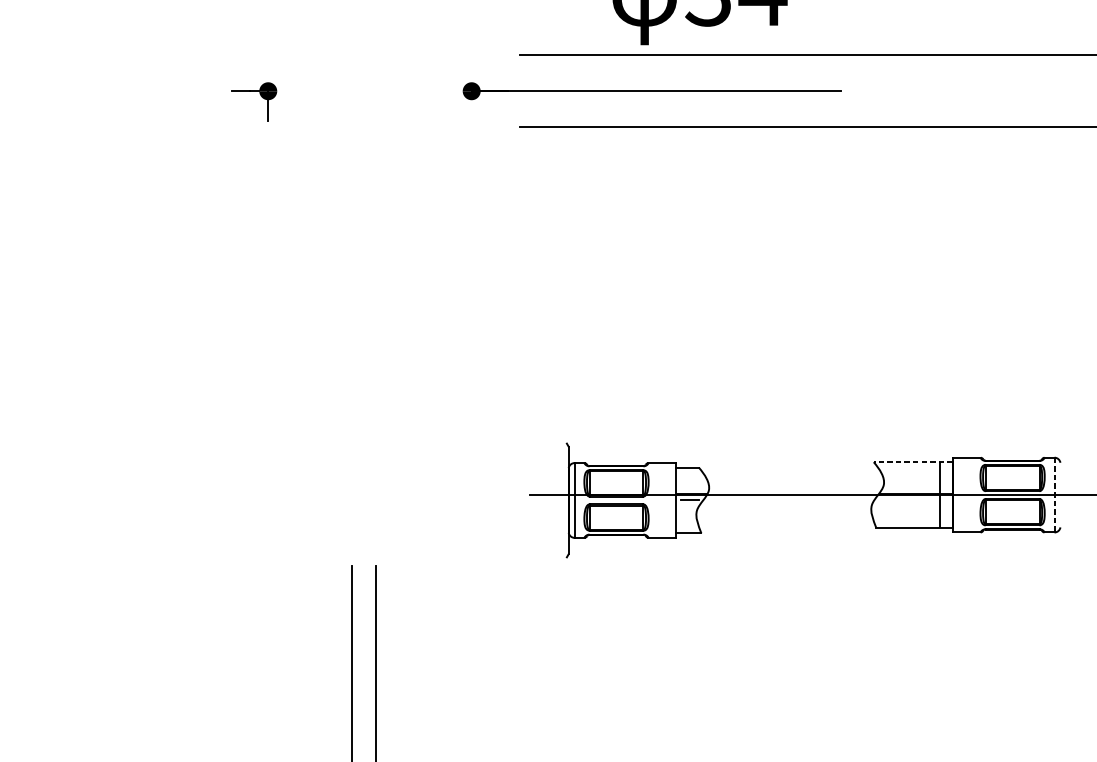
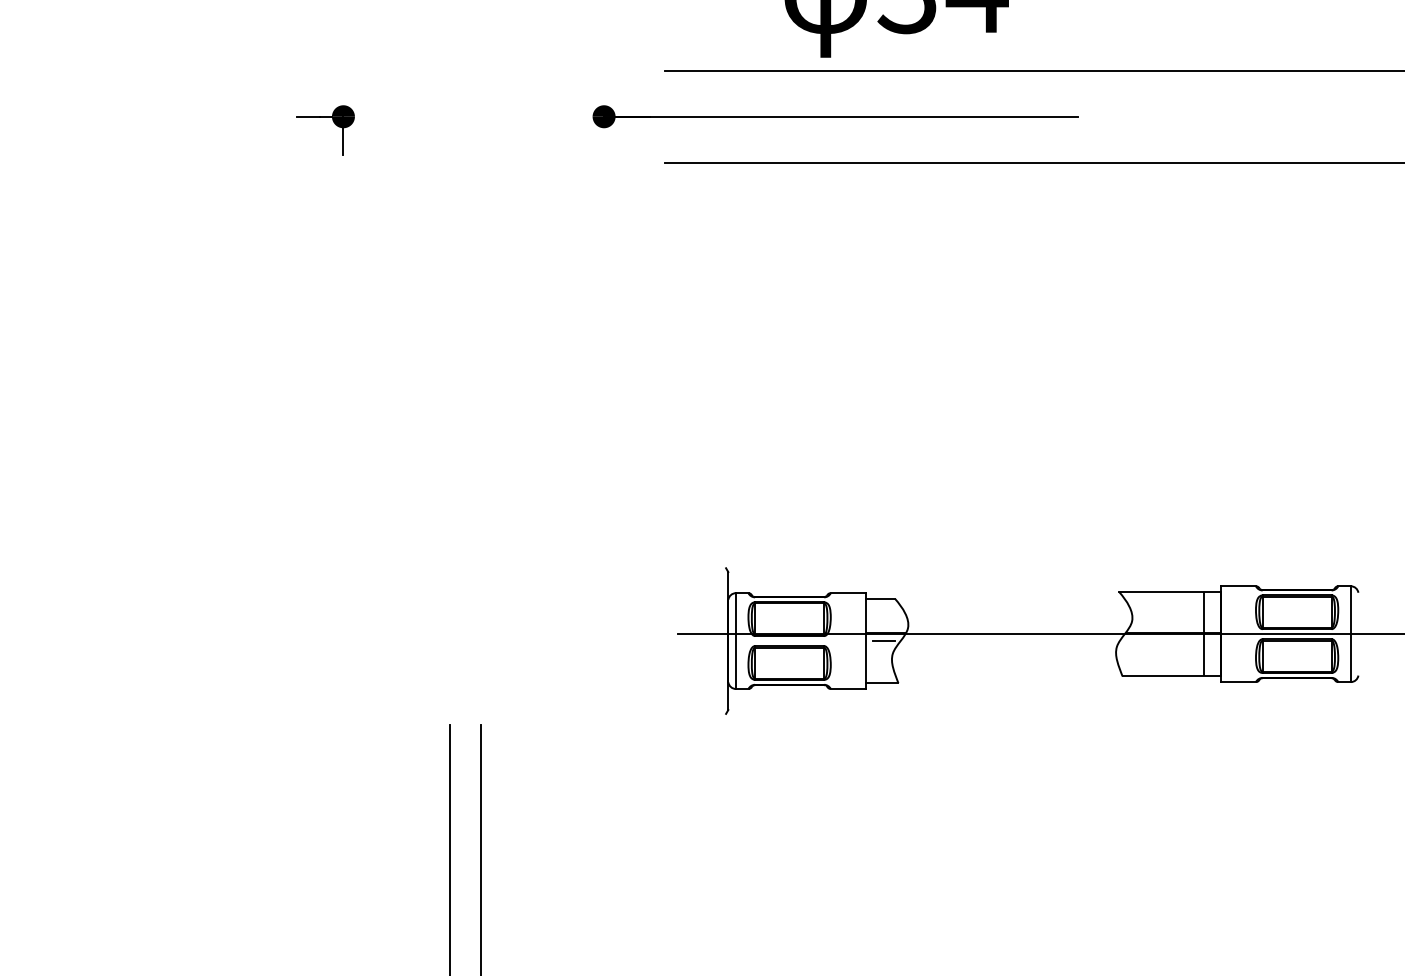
line: (912, 462) -> (1169, 592), dashed -> solid
line: (1054, 495) -> (1350, 634), dashed -> solid

